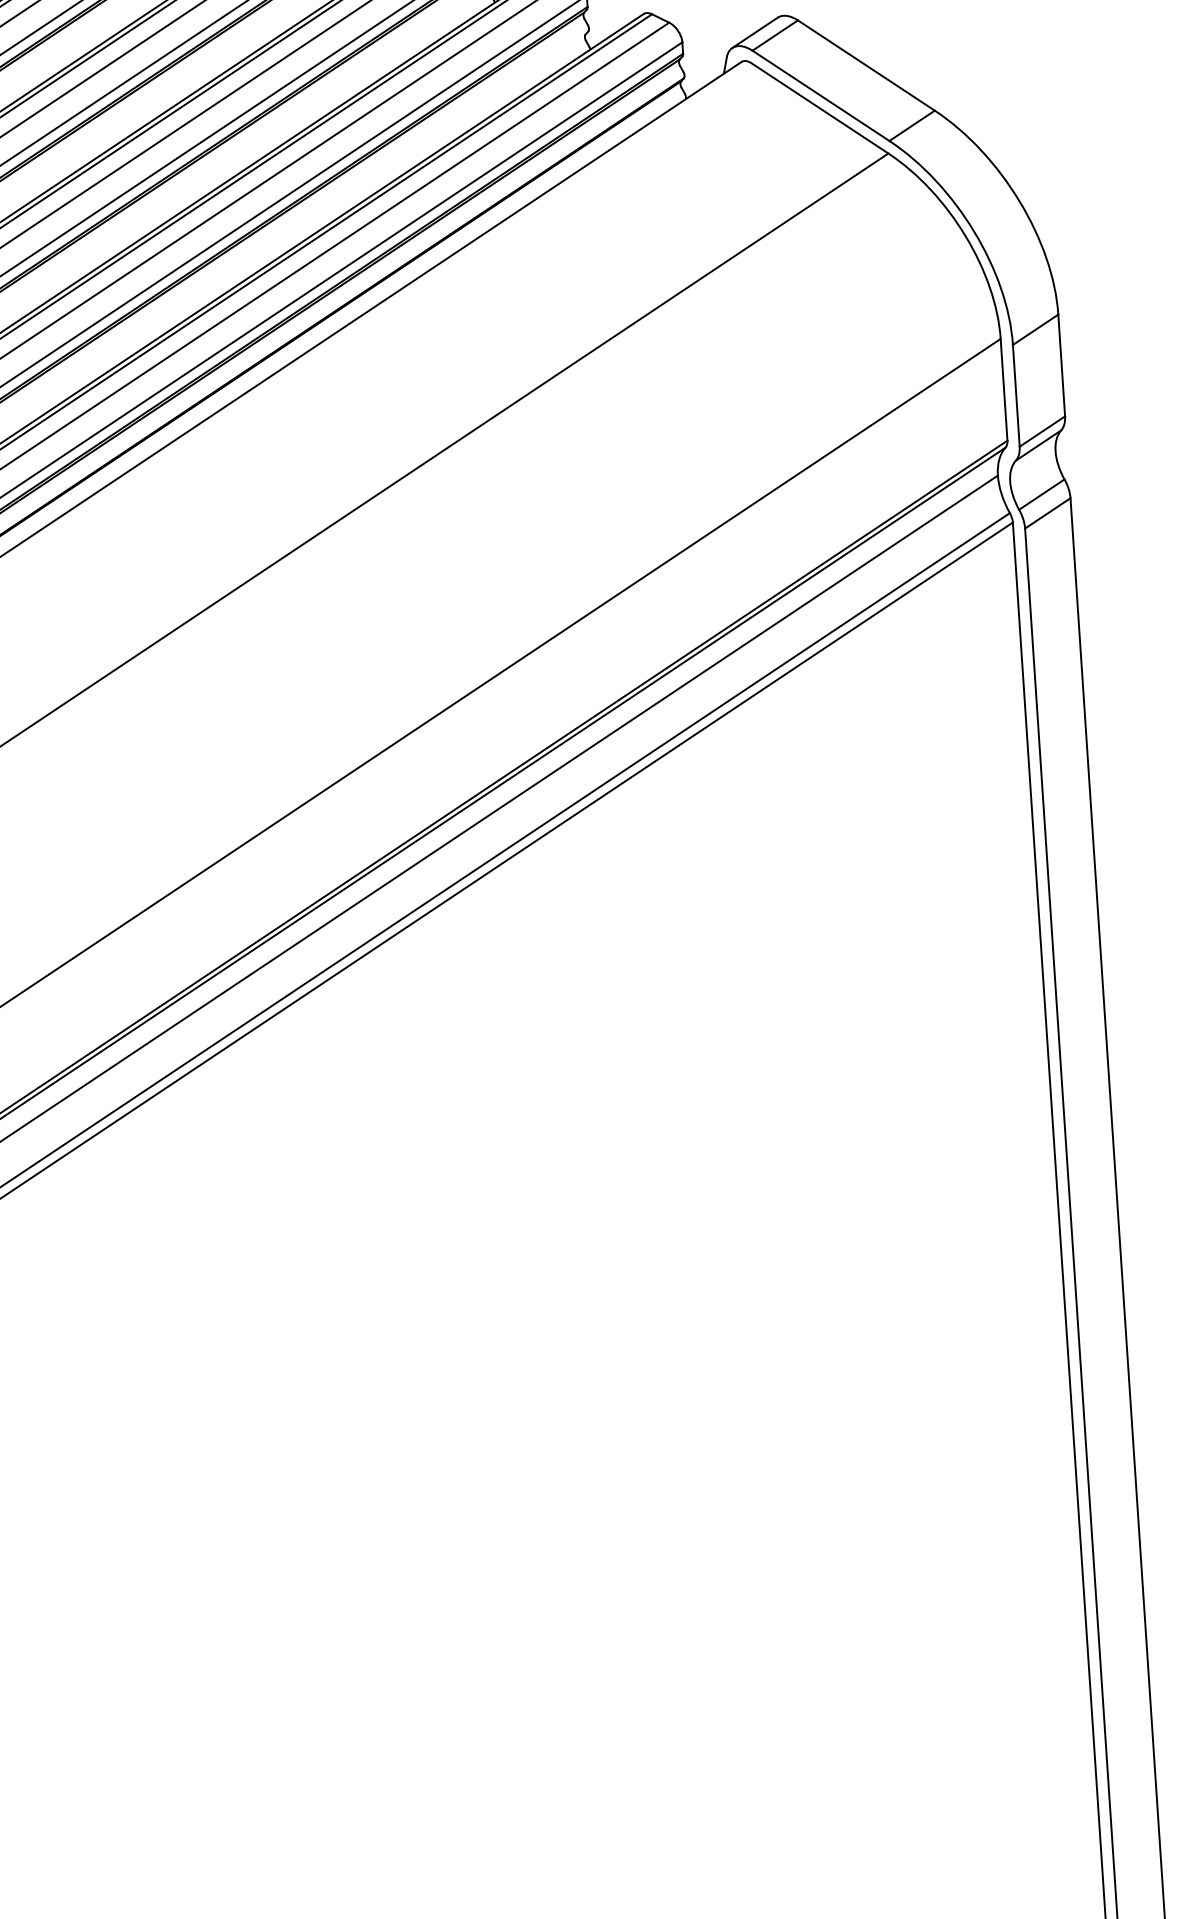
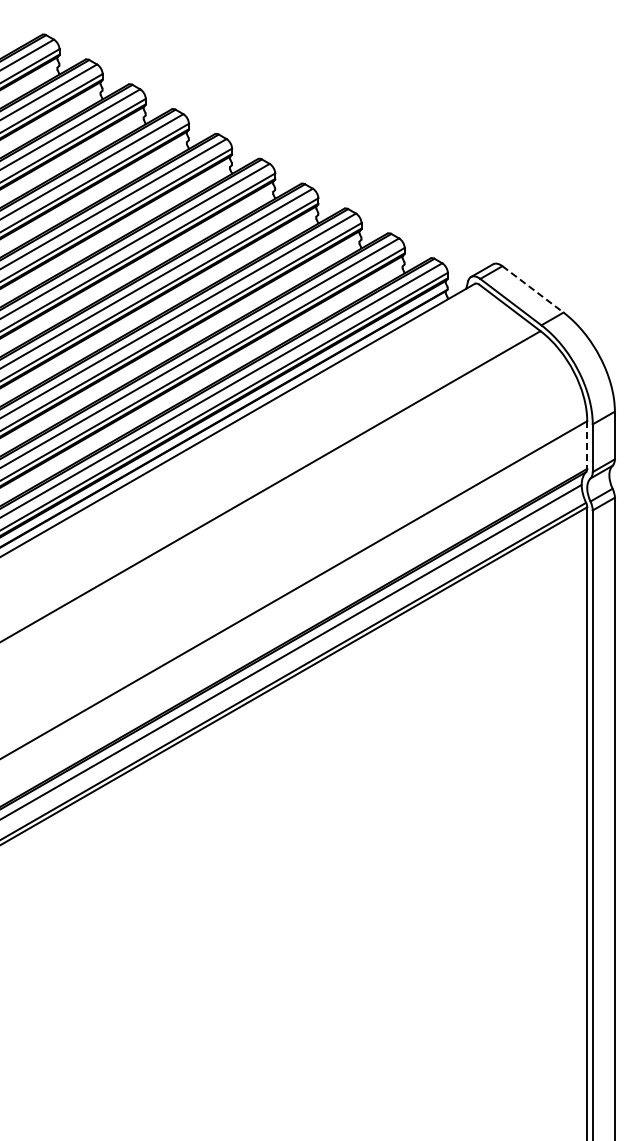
line: (867, 65) -> (533, 289), solid -> dashed
line: (1004, 390) -> (587, 445), solid -> dashed

